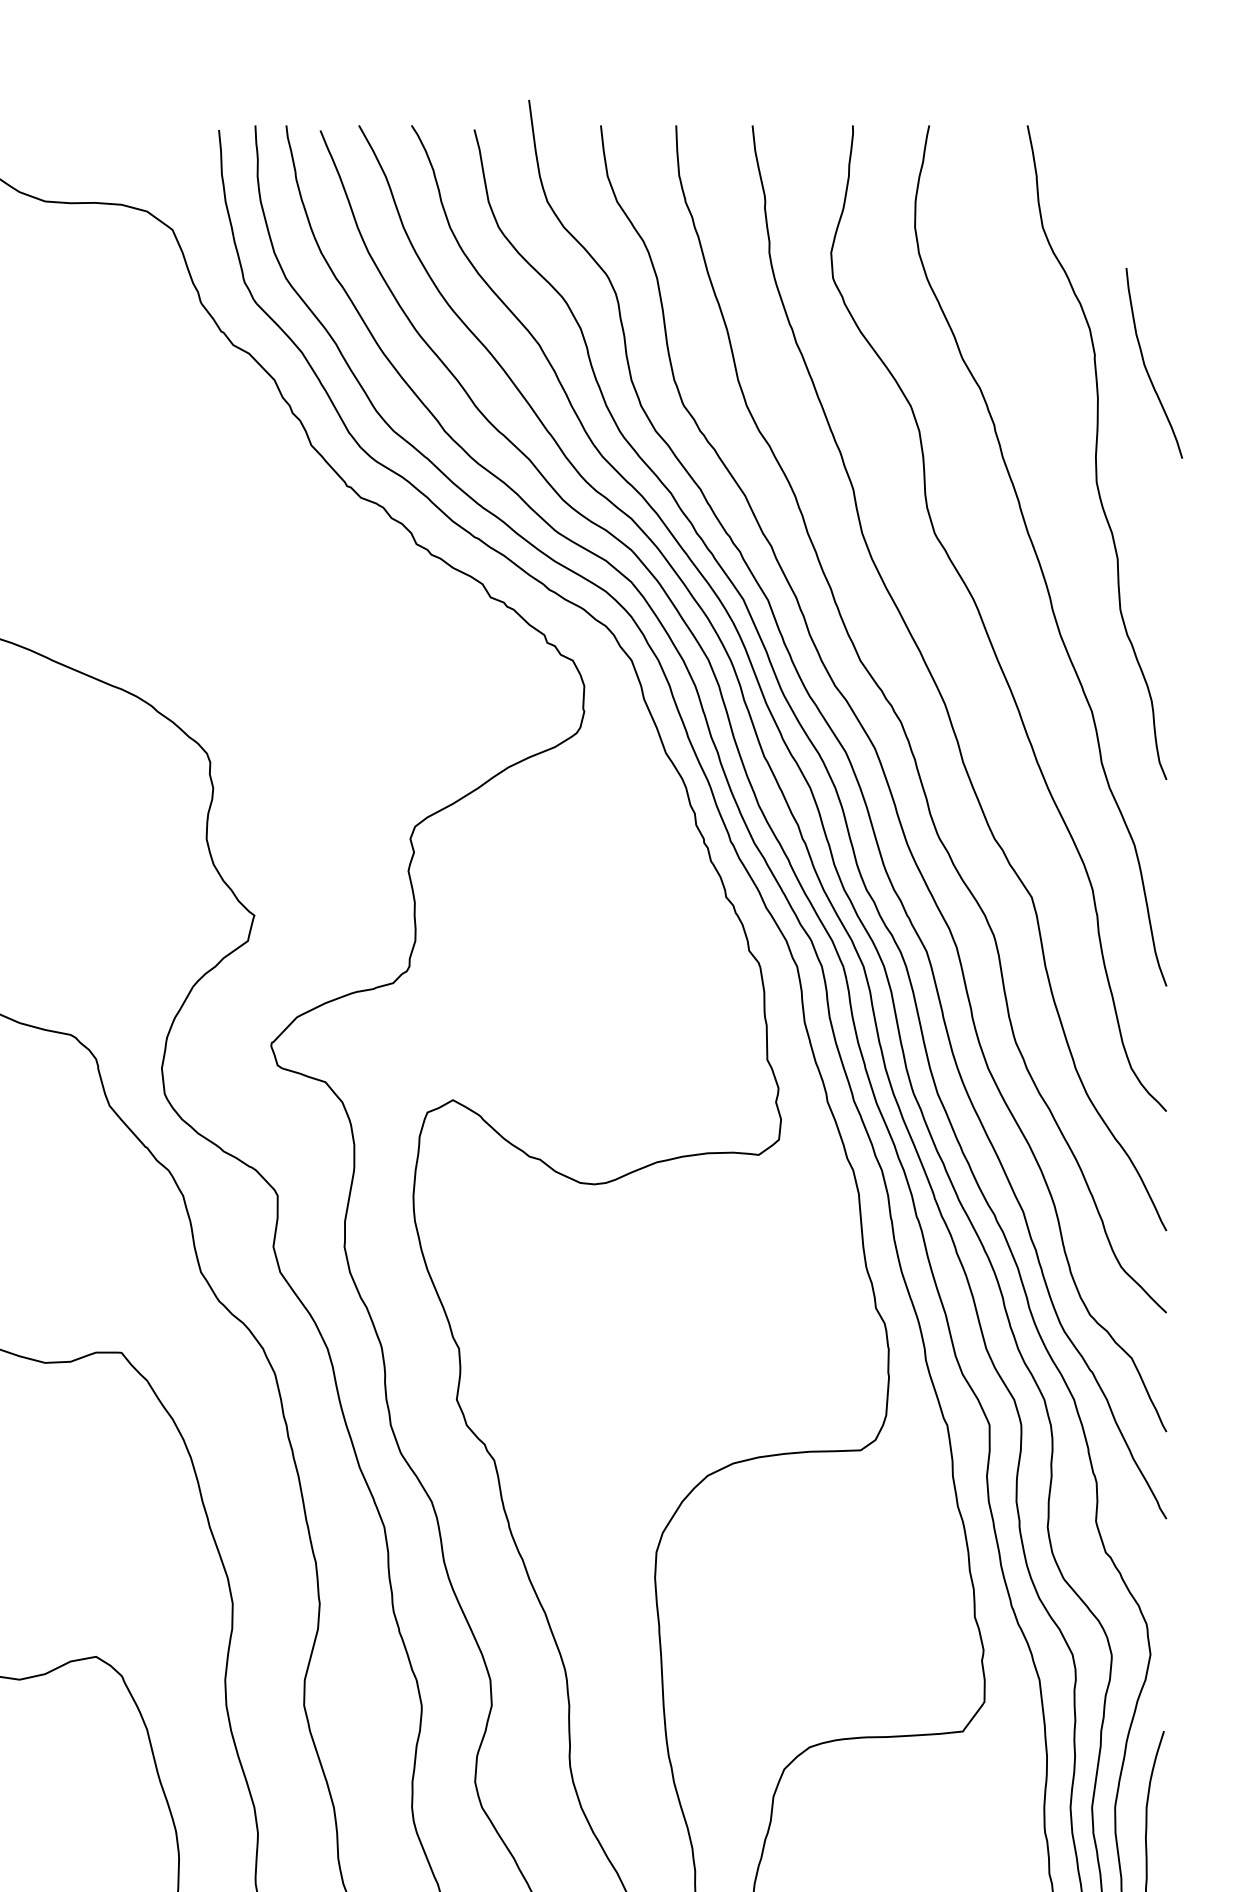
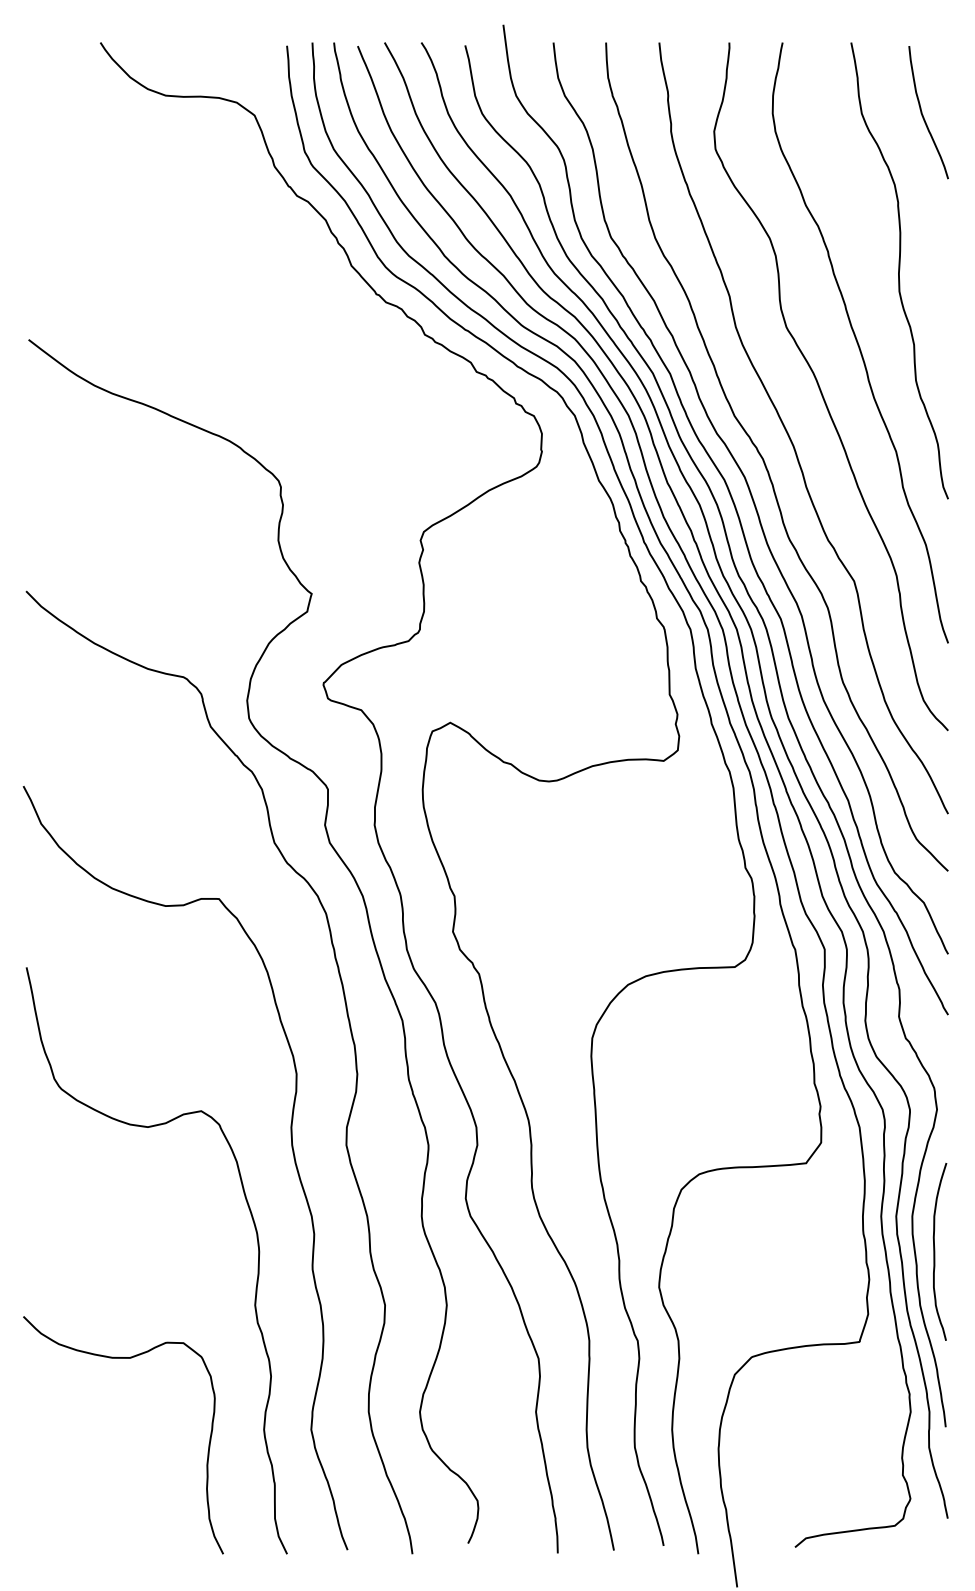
curve: (1146, 366) -> (923, 114), moved

